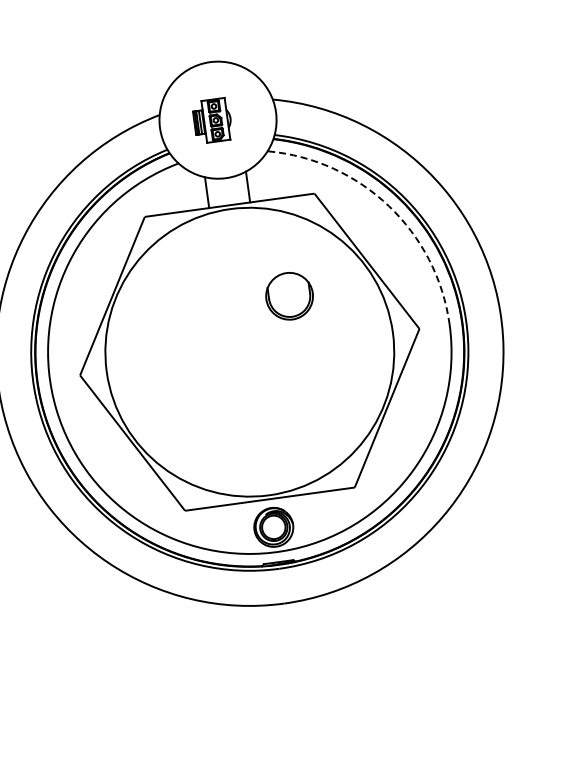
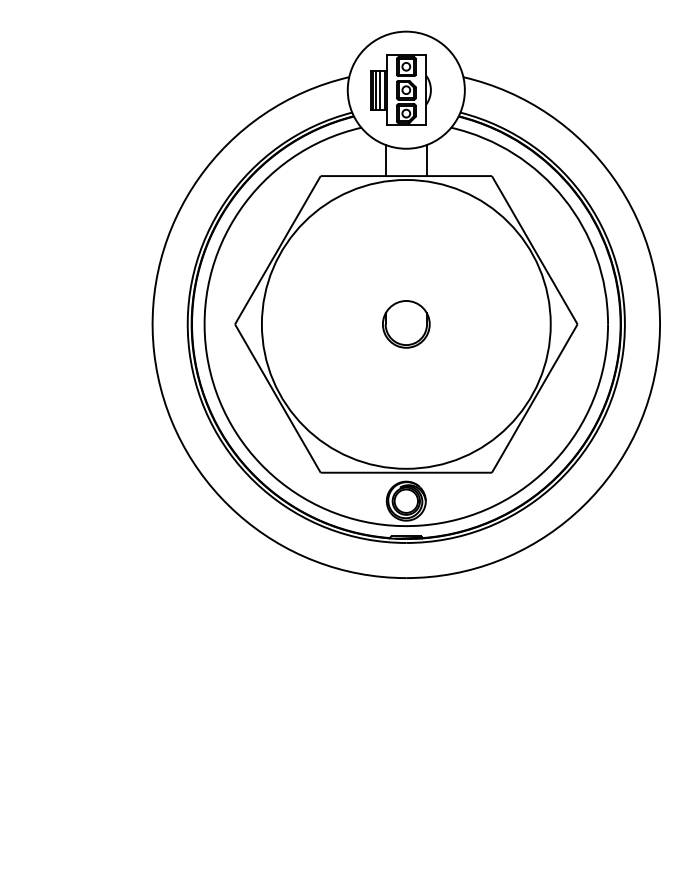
part: (212, 120) -> (400, 89), size x1.67
arc: (389, 206) -> (564, 198), dashed -> solid
part: (289, 296) -> (406, 324), moved

